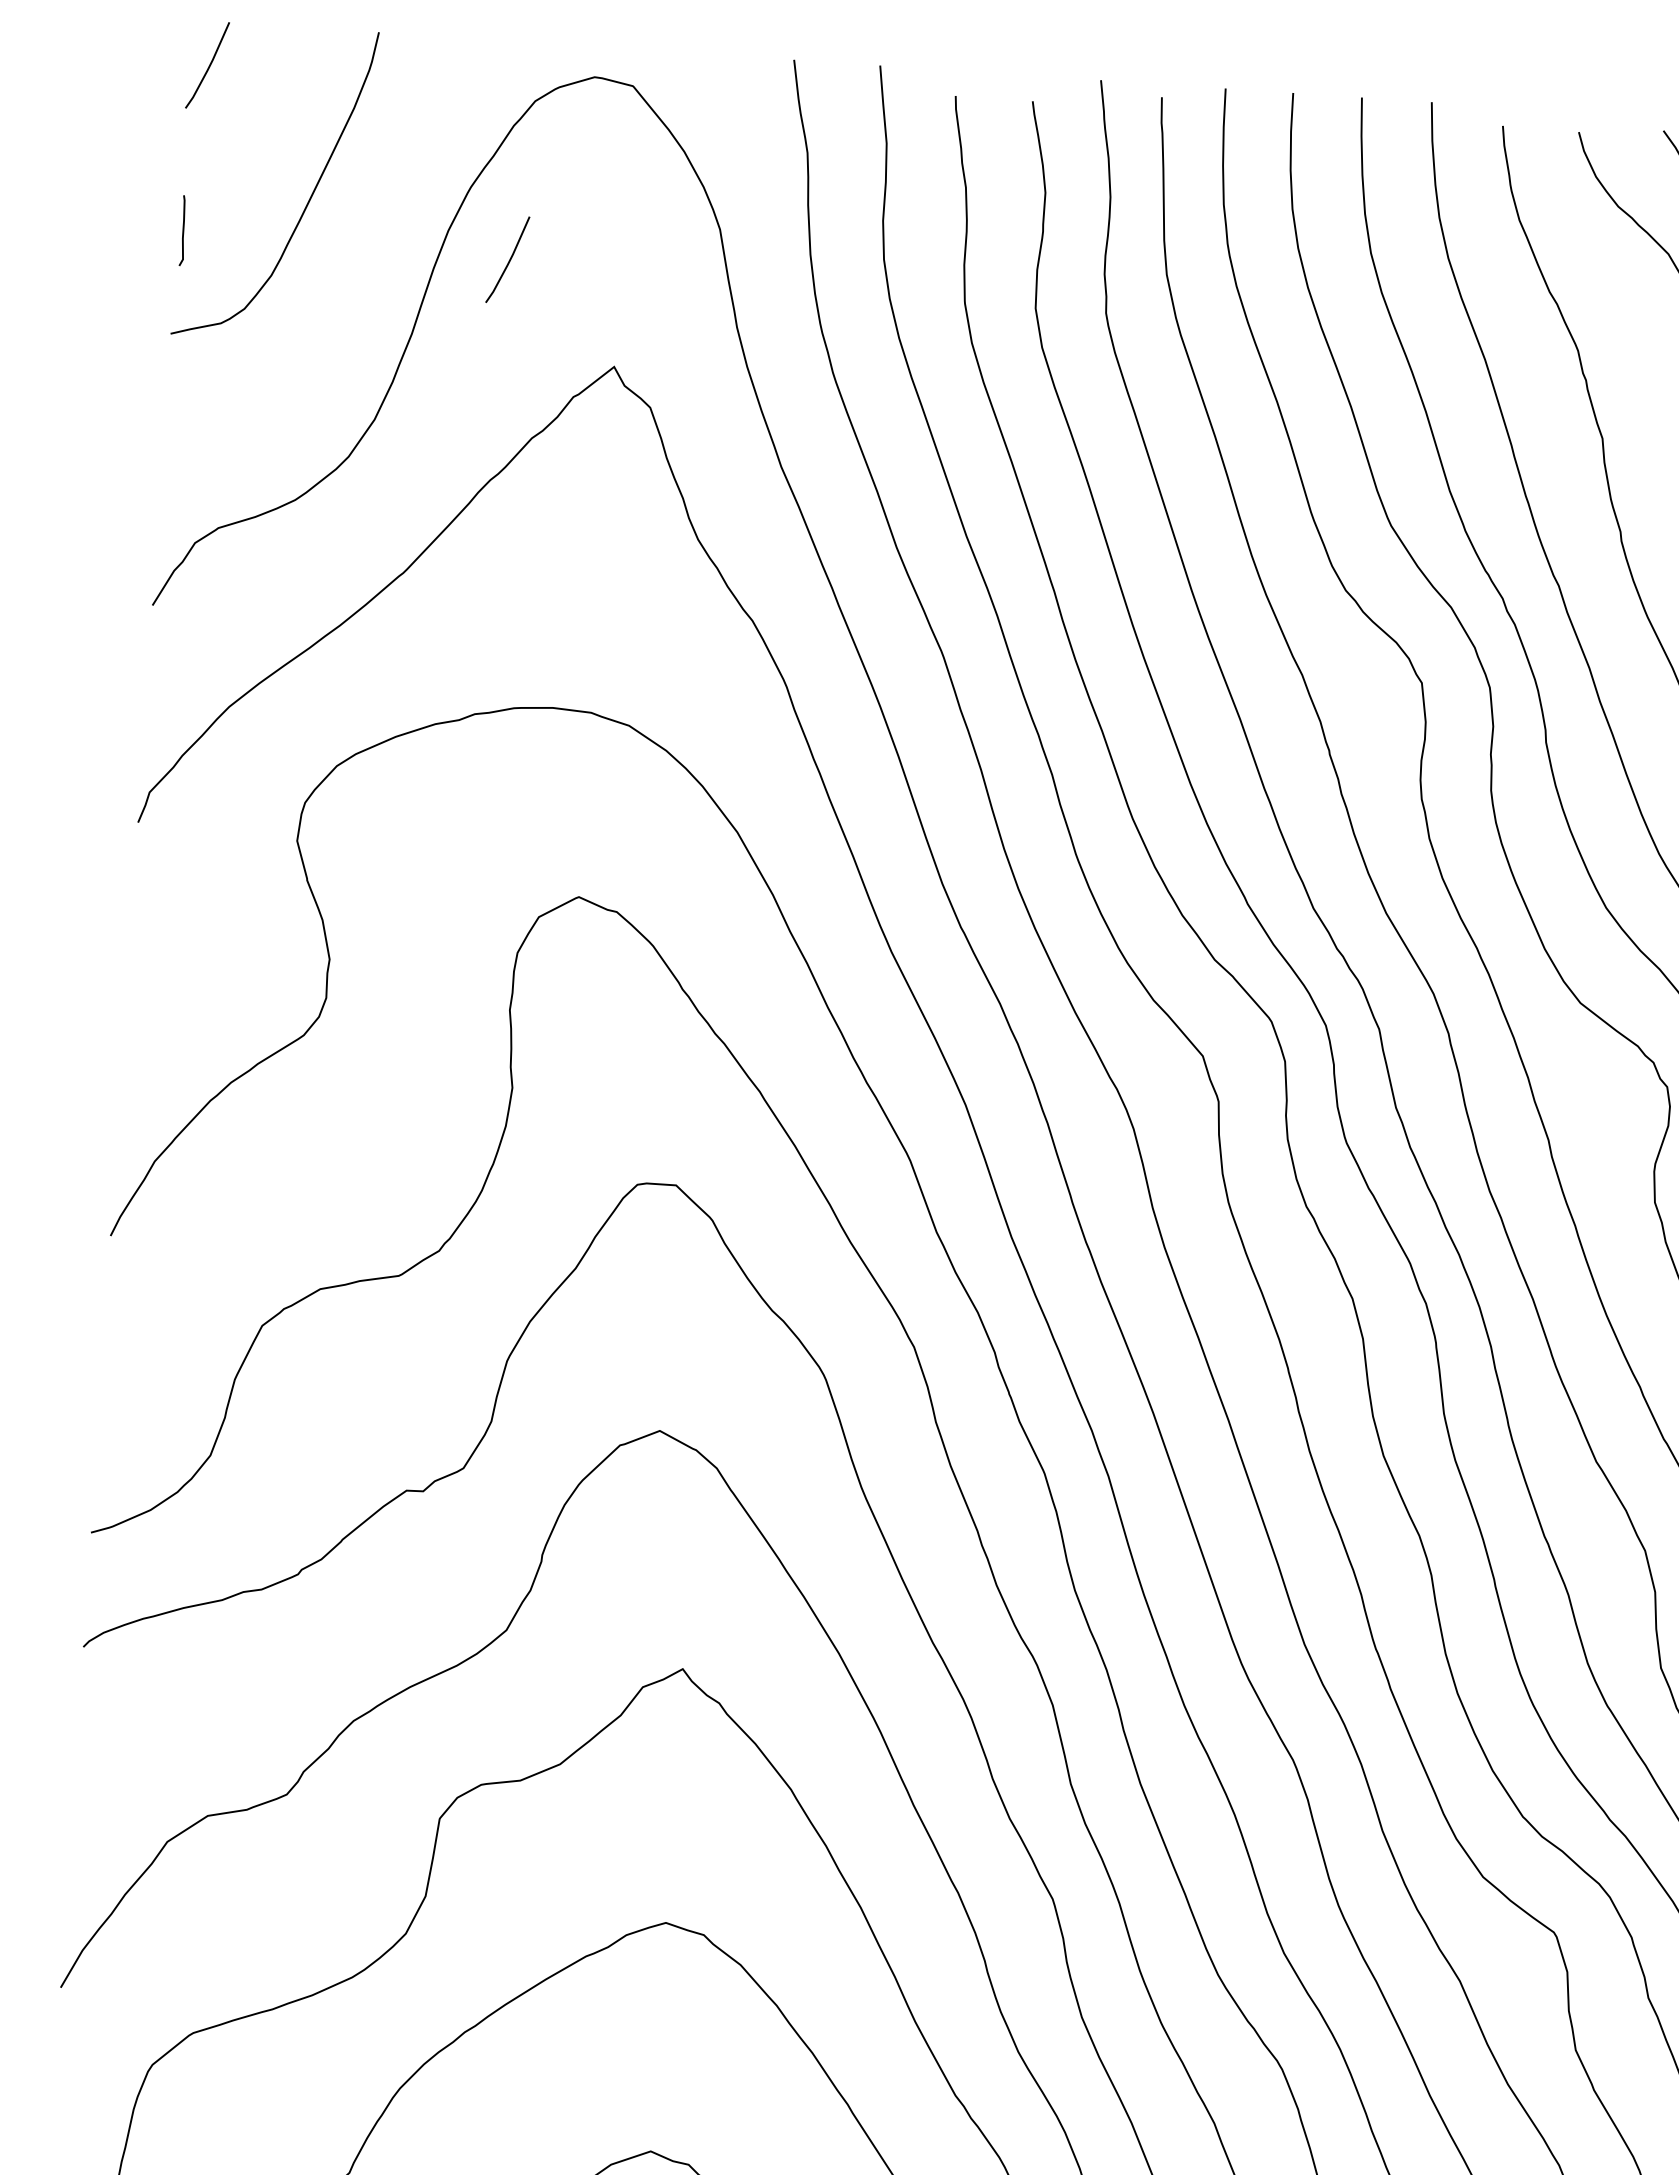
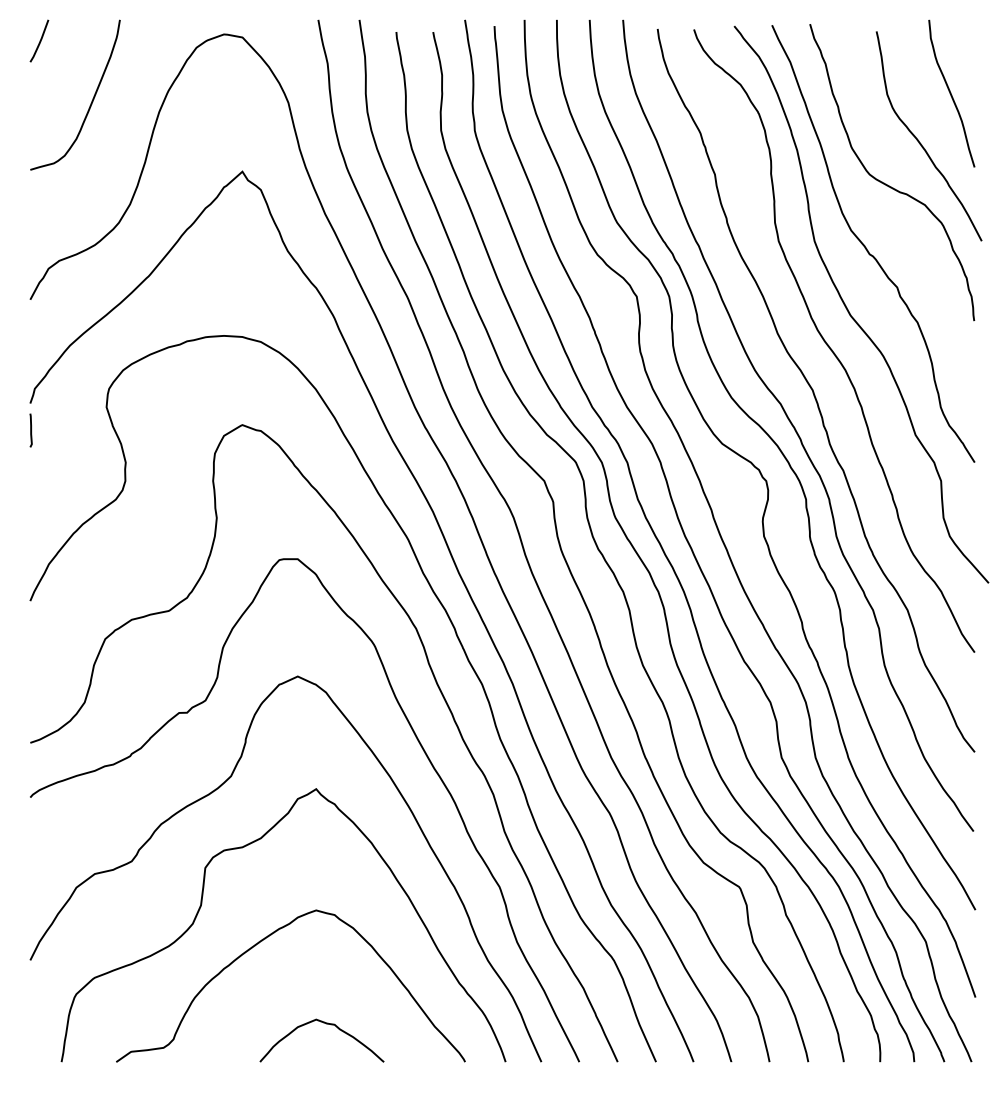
curve: (182, 230) -> (30, 430), moved
line: (508, 258) -> (188, 123), removed

